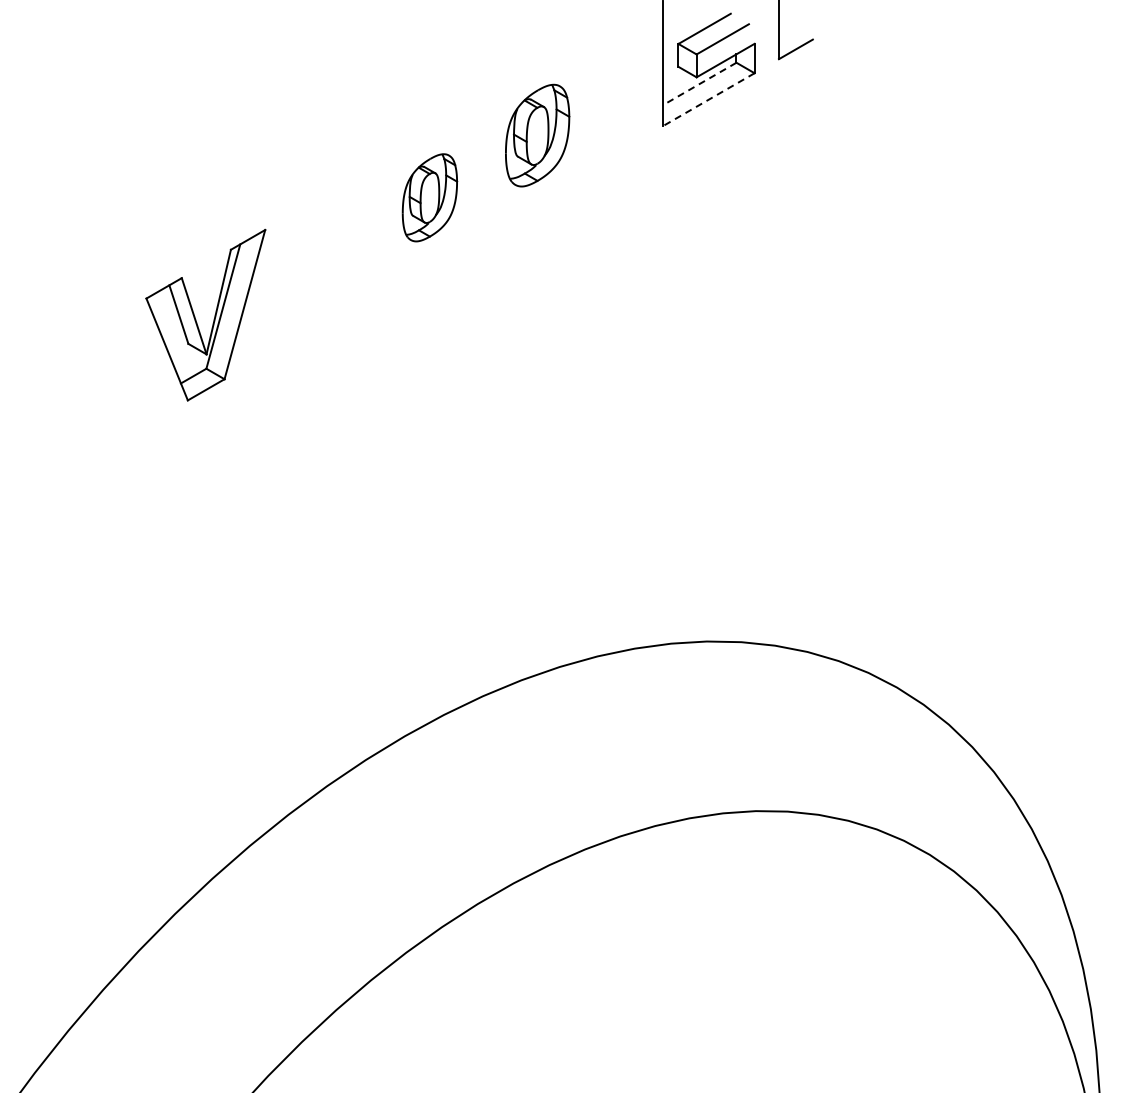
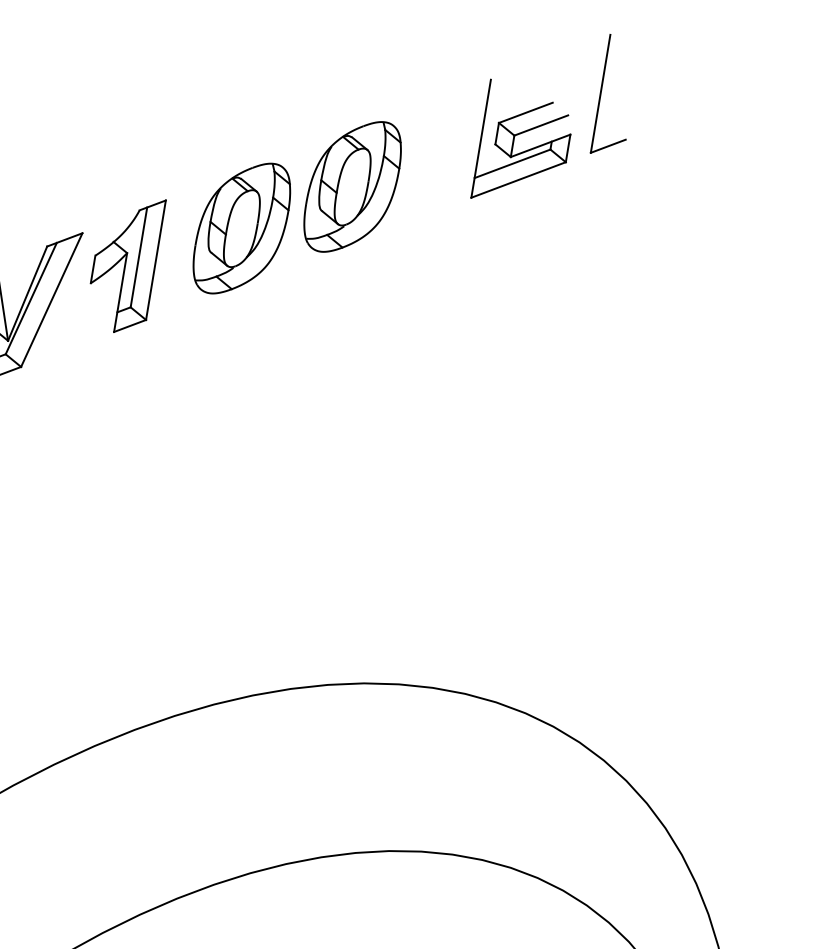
line: (699, 84) -> (512, 164), dashed -> solid
line: (708, 100) -> (518, 180), dashed -> solid
part: (537, 135) -> (352, 186), size x1.43
part: (429, 197) -> (241, 228), size x1.67
part: (314, 253) -> (125, 262), added

